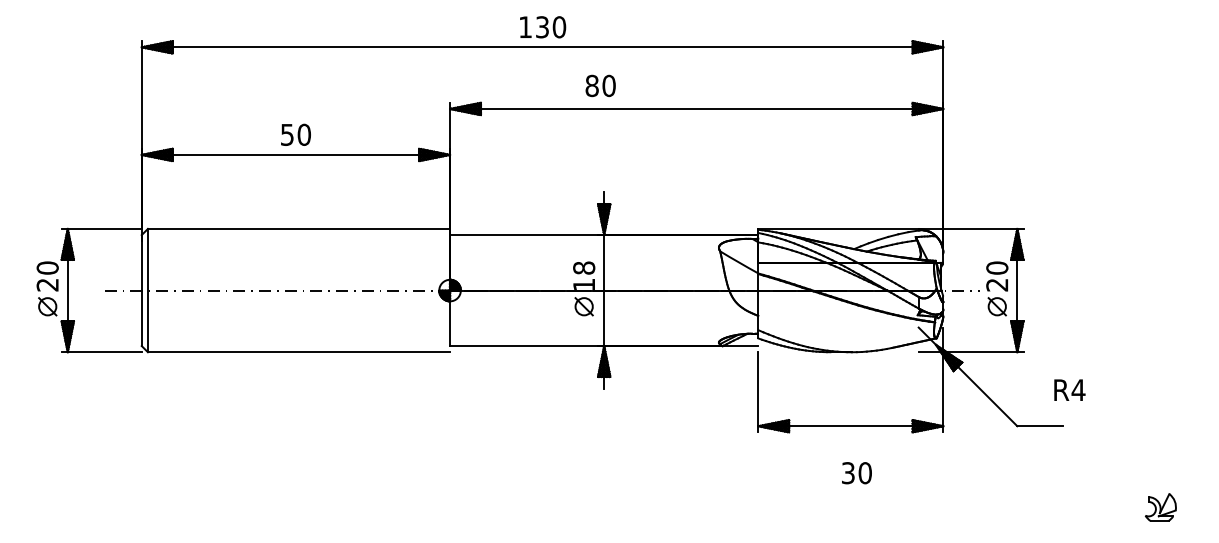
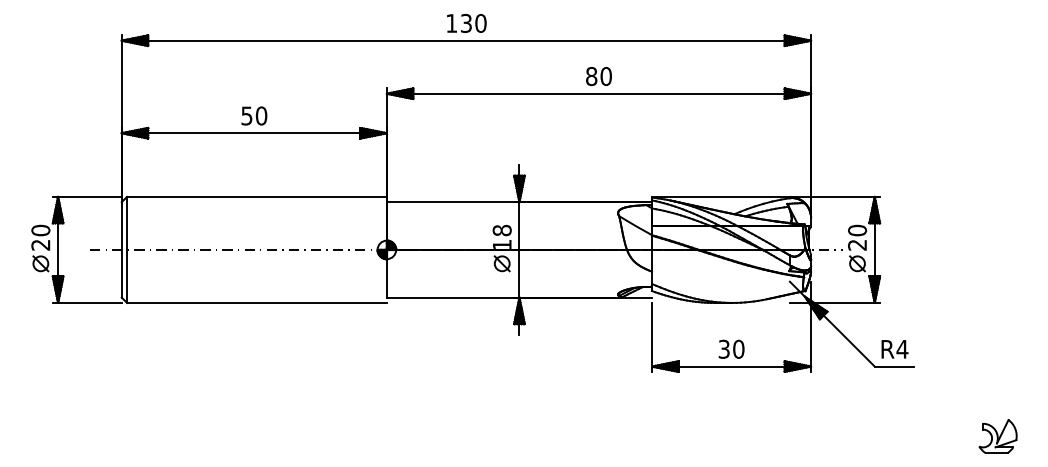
text: (600, 85) -> (598, 76), moved
text: (1069, 389) -> (894, 348), moved
text: (856, 473) -> (731, 349), moved
part: (1160, 507) -> (997, 436), size x1.43

